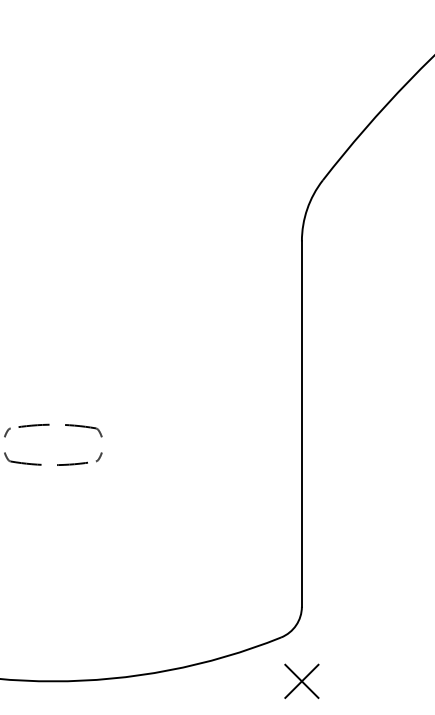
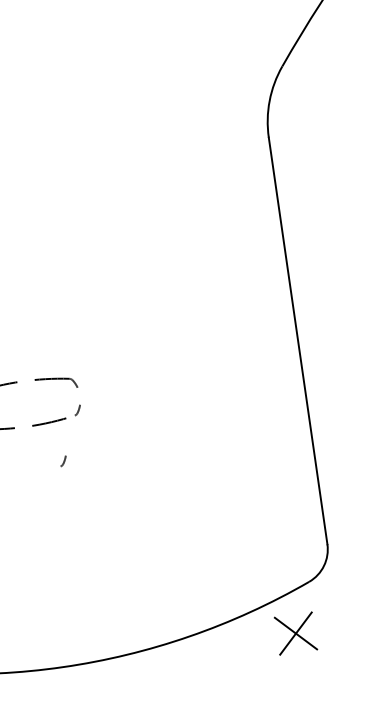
part: (79, 500) -> (62, 461), added
part: (301, 680) -> (295, 632), moved

